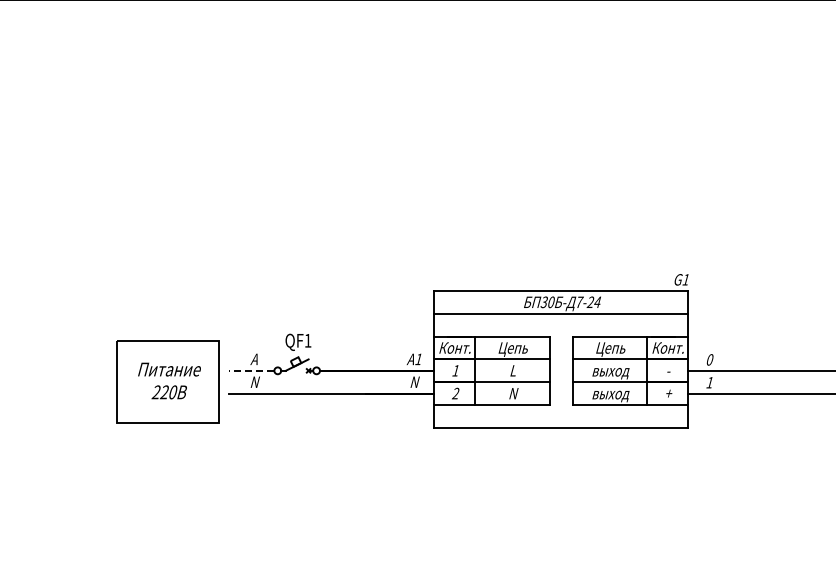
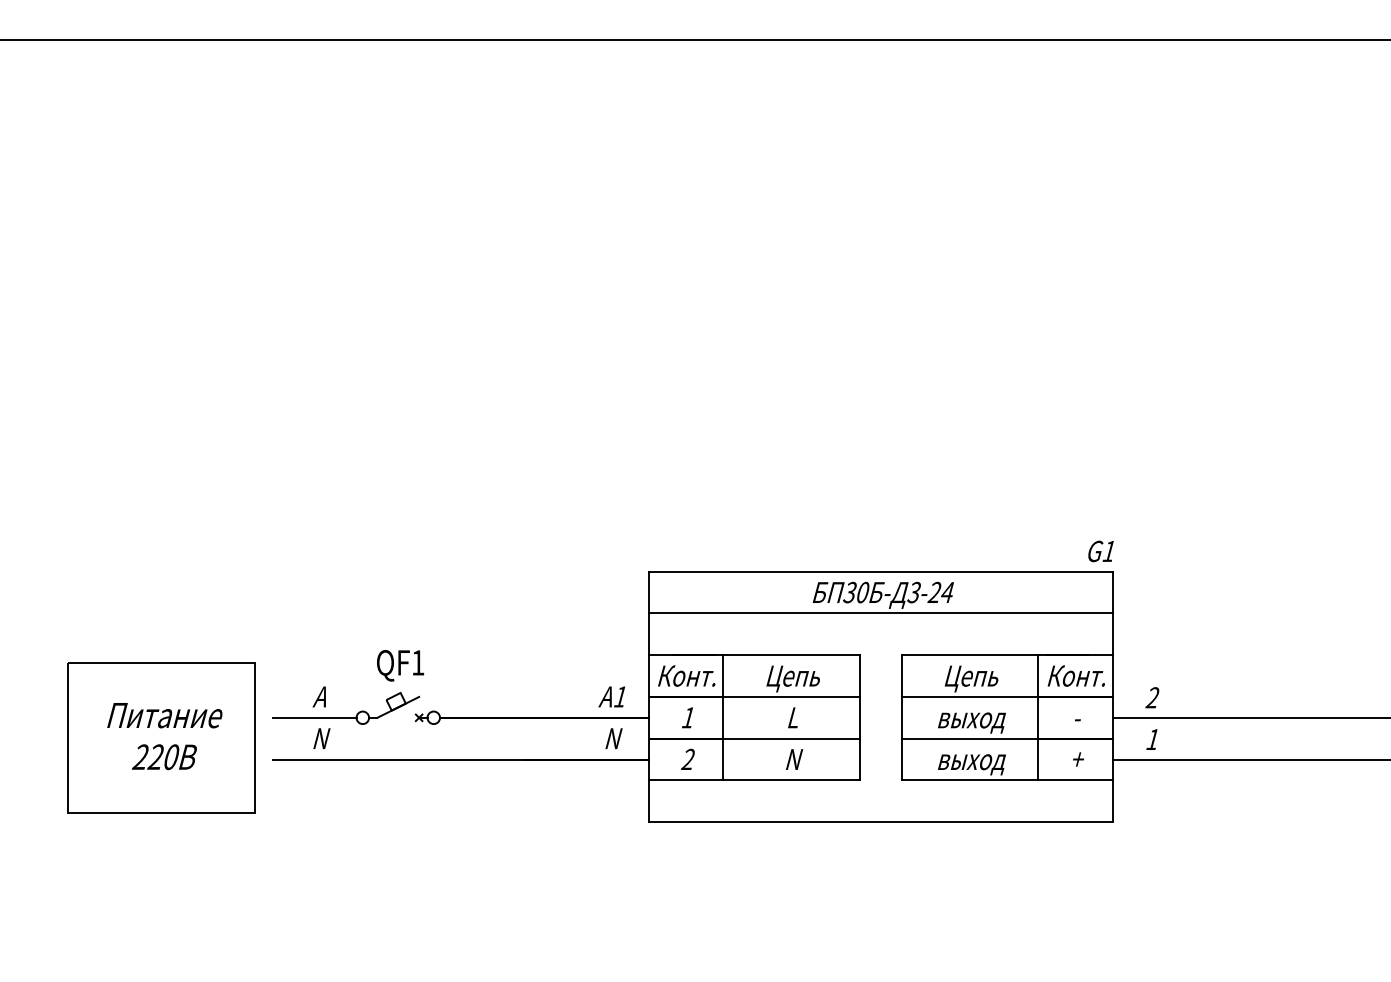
text: (579, 302) -> (914, 592), 7-24 -> 3-24
text: (709, 359) -> (1152, 697), 0 -> 2
line: (251, 370) -> (314, 717), dashed -> solid

